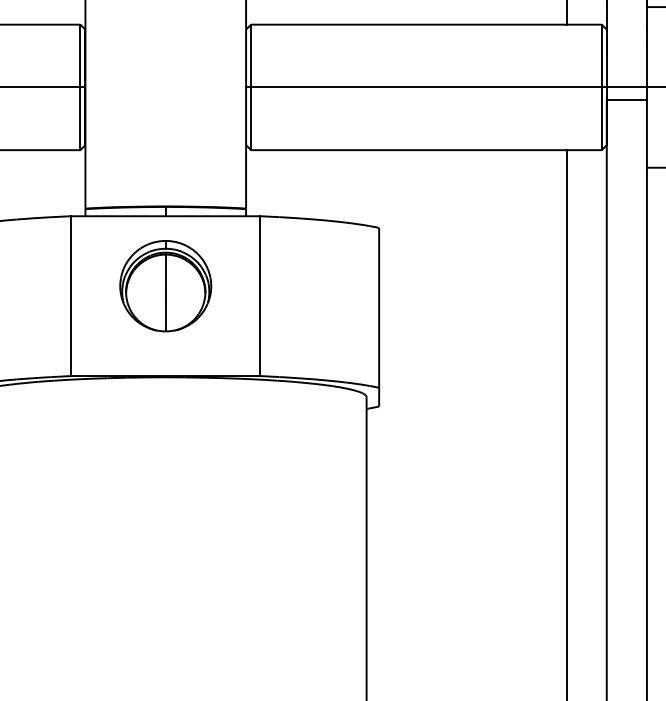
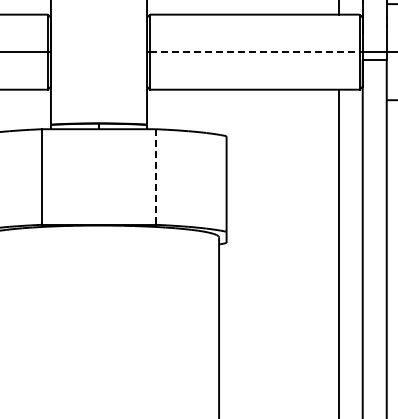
line: (425, 87) -> (254, 52), solid -> dashed
part: (164, 285) -> (98, 170), removed
line: (260, 296) -> (155, 177), solid -> dashed

